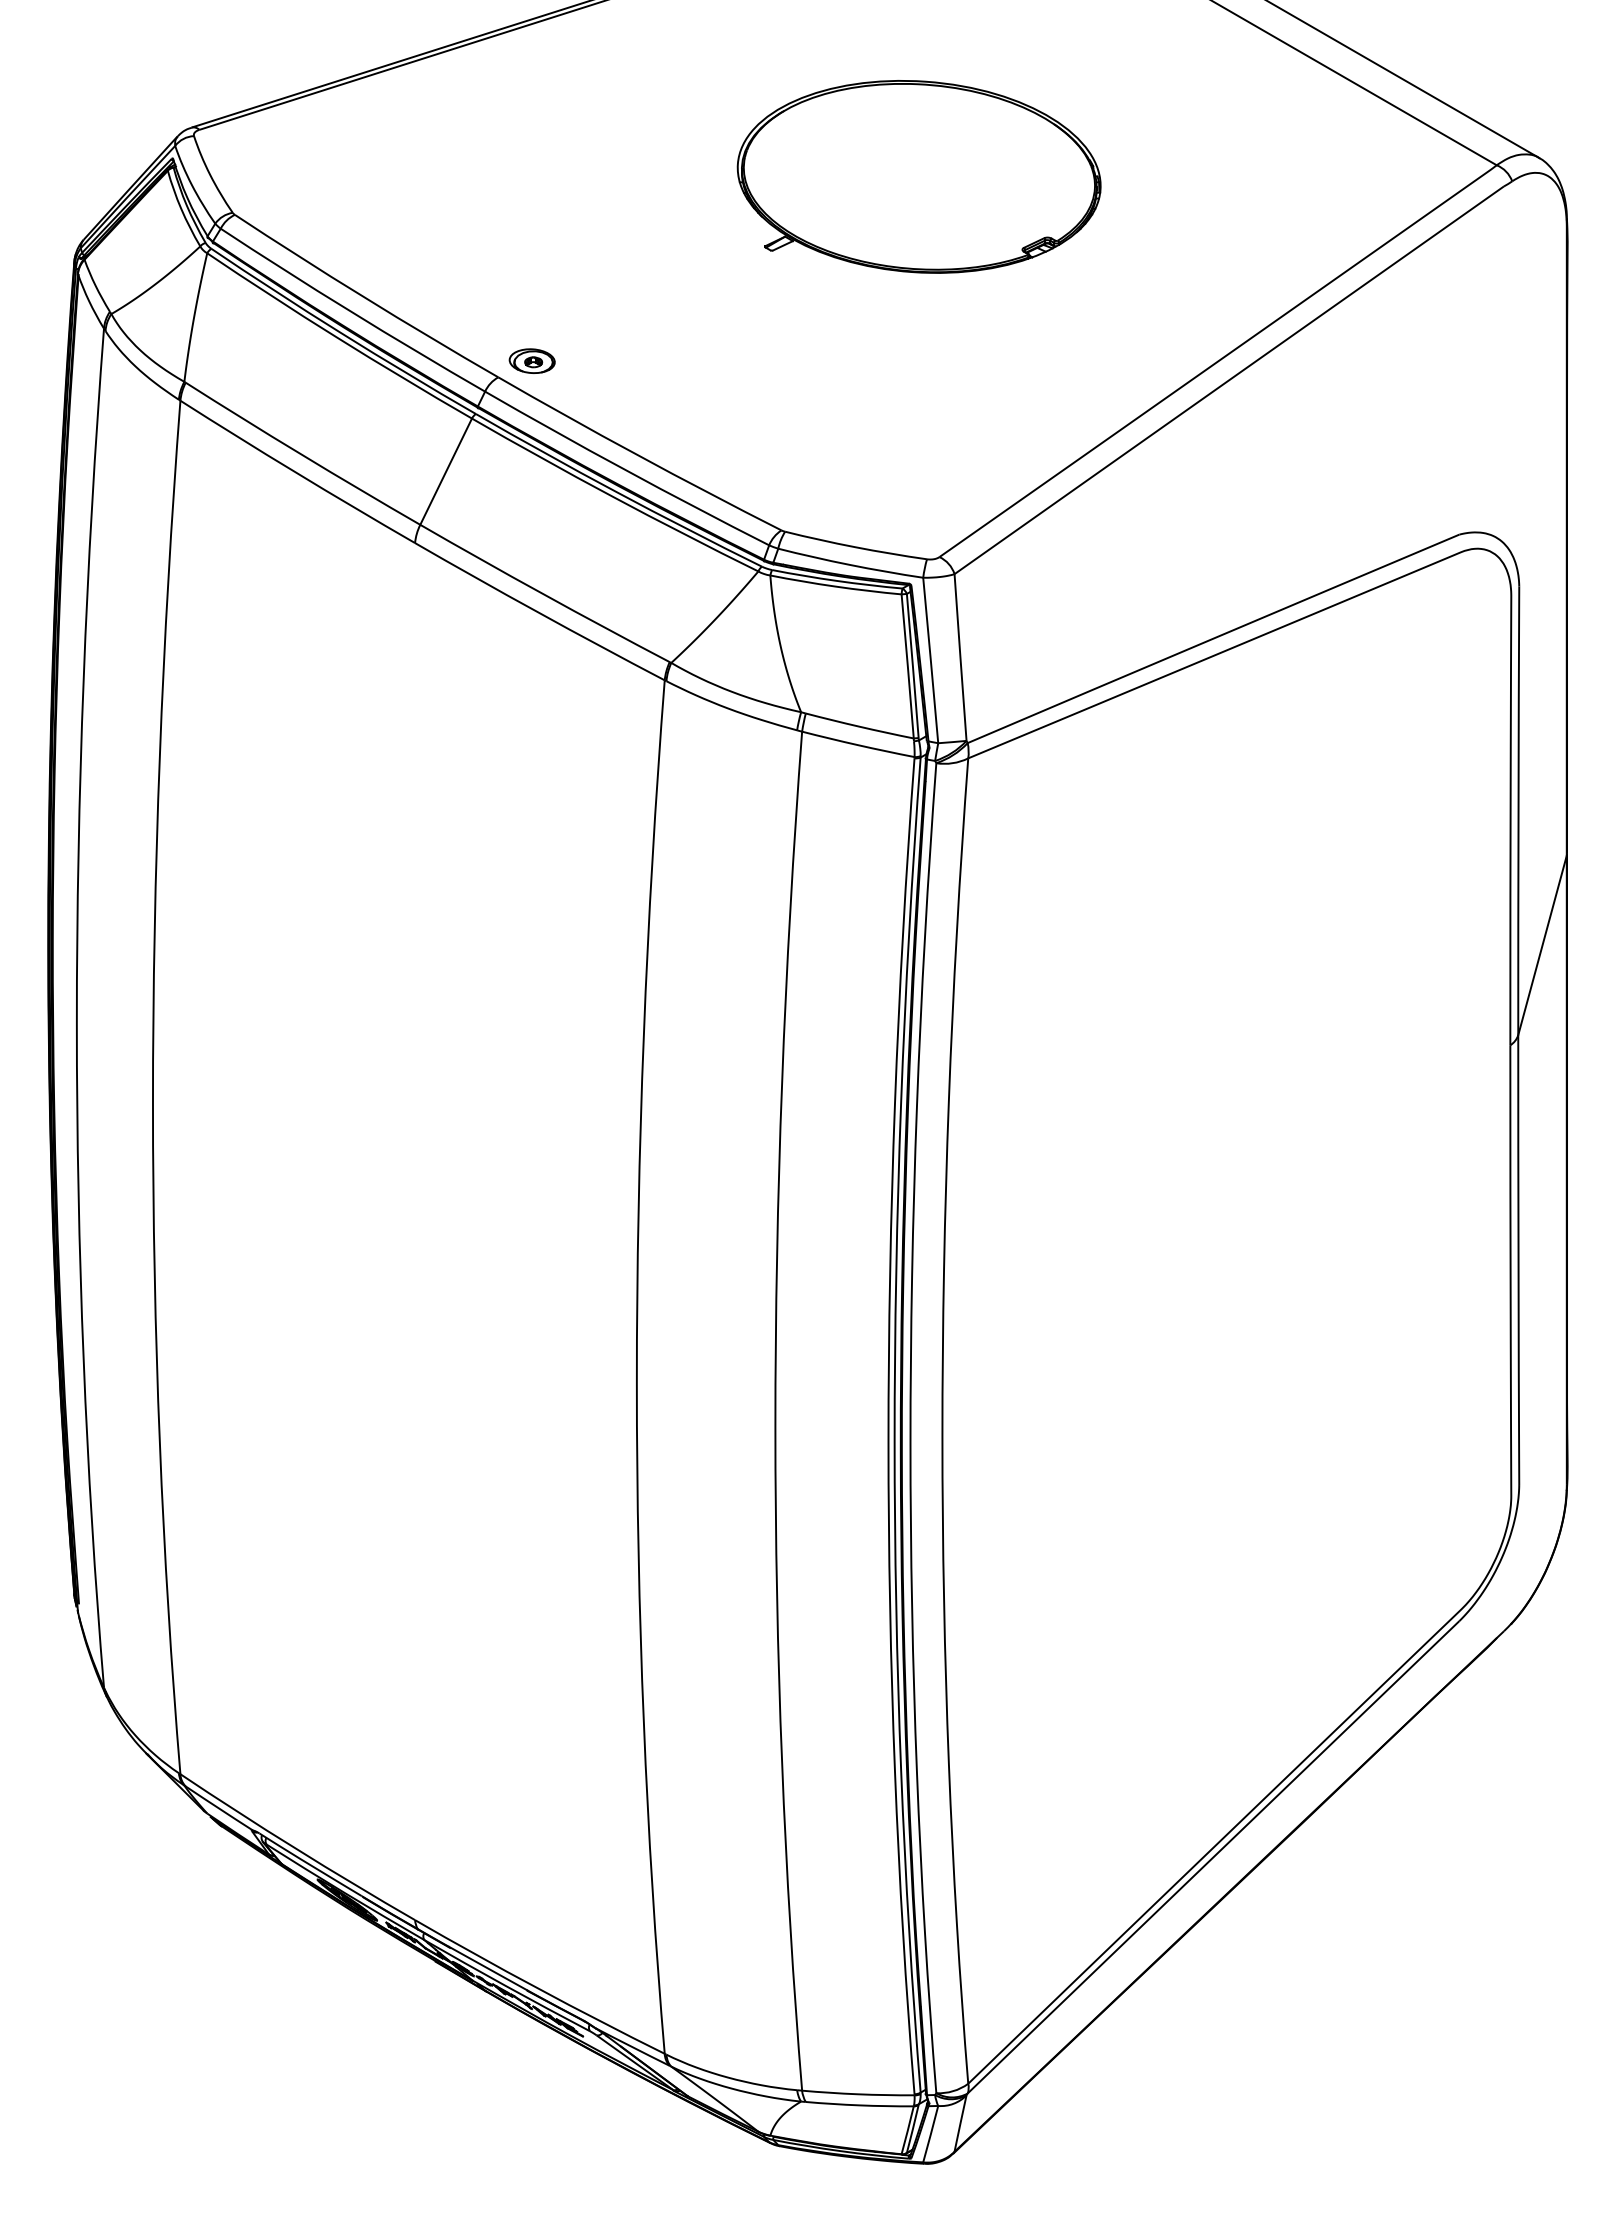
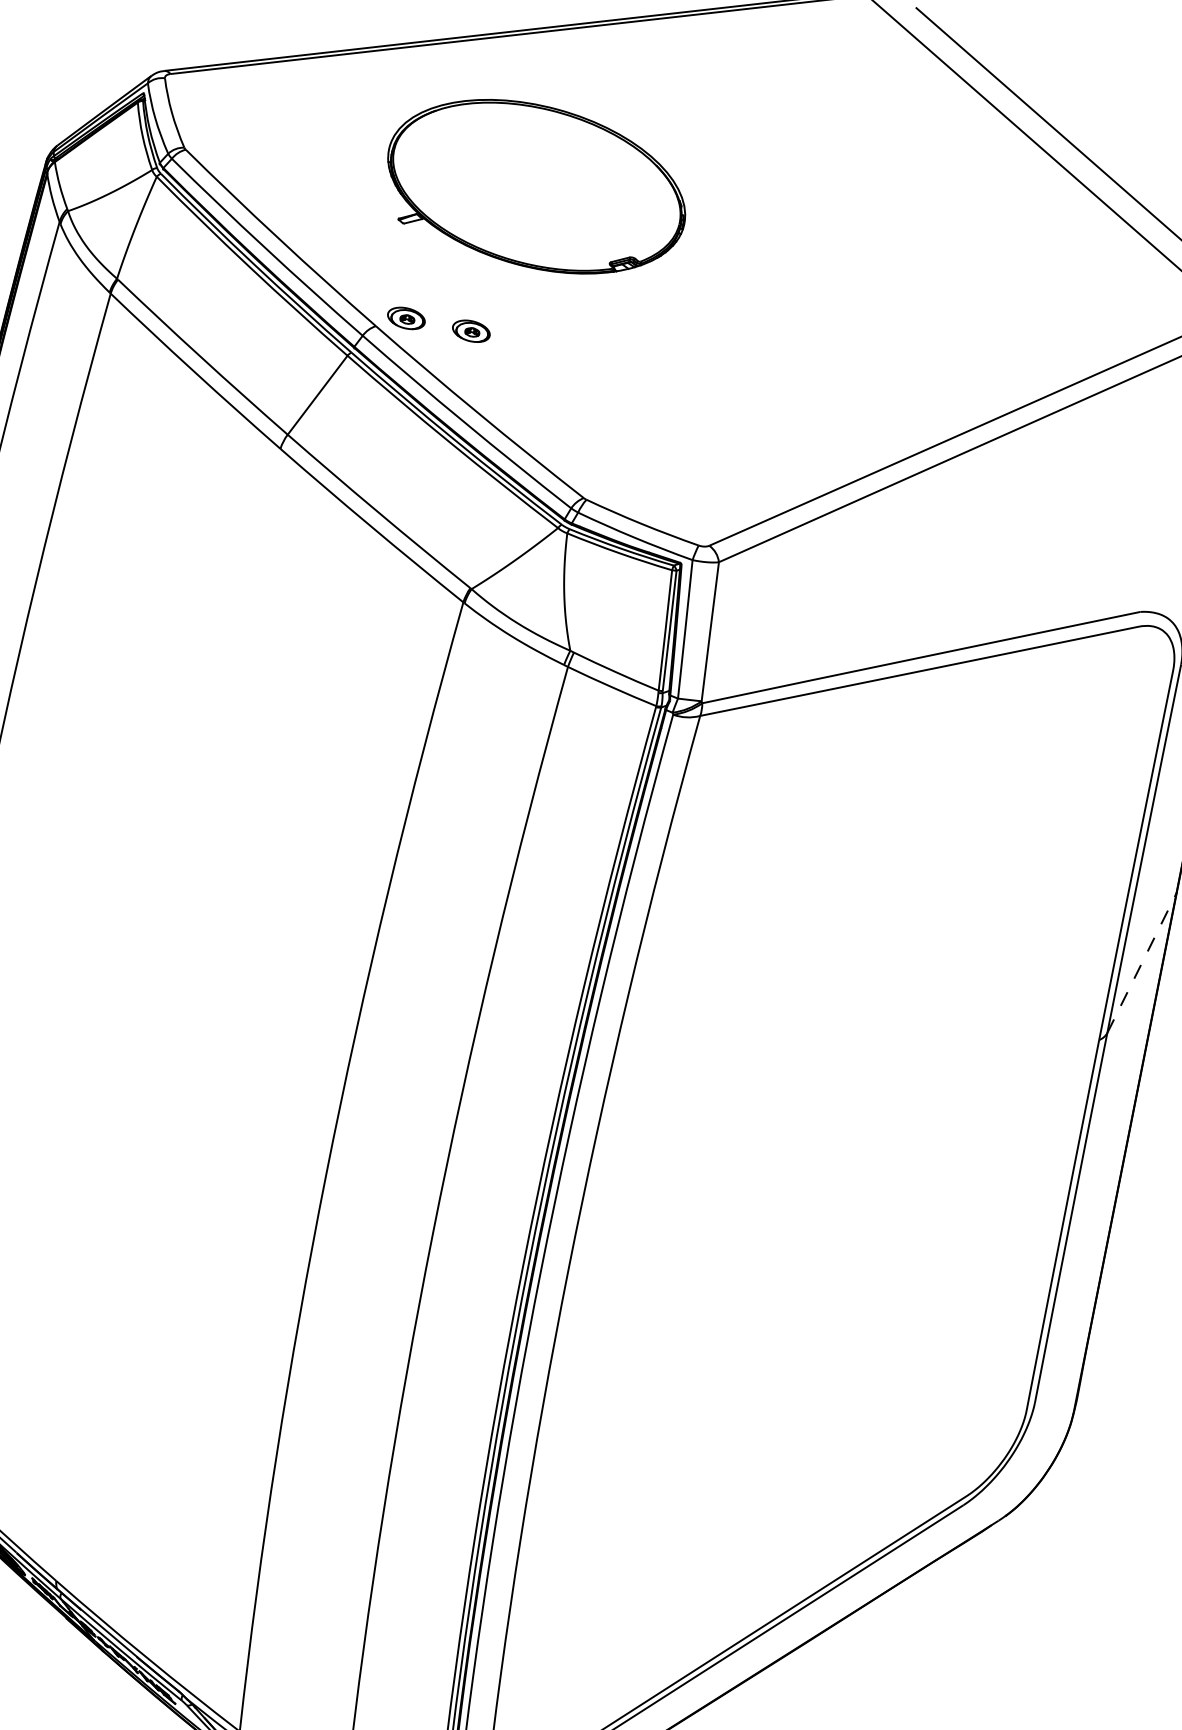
part: (918, 176) -> (536, 186), moved
part: (610, 360) -> (470, 330), added
line: (1542, 945) -> (1141, 963), solid -> dashed

